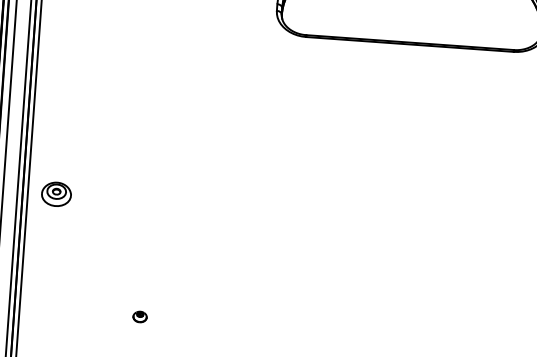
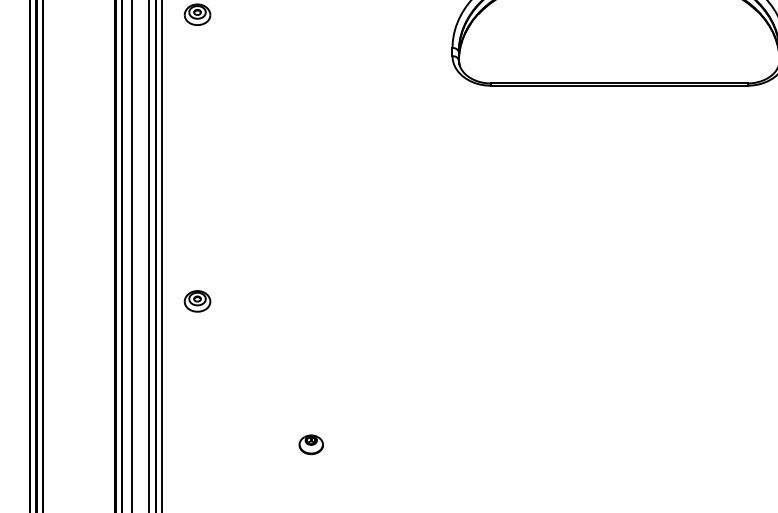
part: (56, 194) -> (197, 301), size x0.71
part: (139, 316) -> (310, 444), size x1.43

